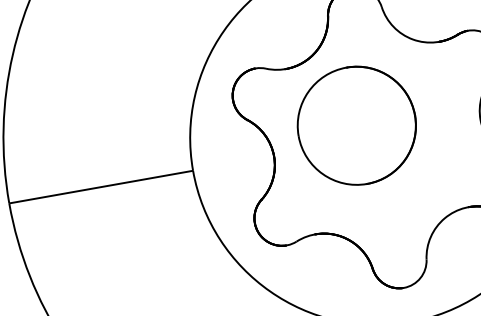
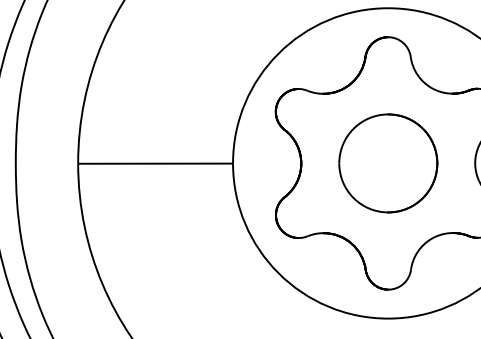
part: (357, 125) -> (388, 163), moved

